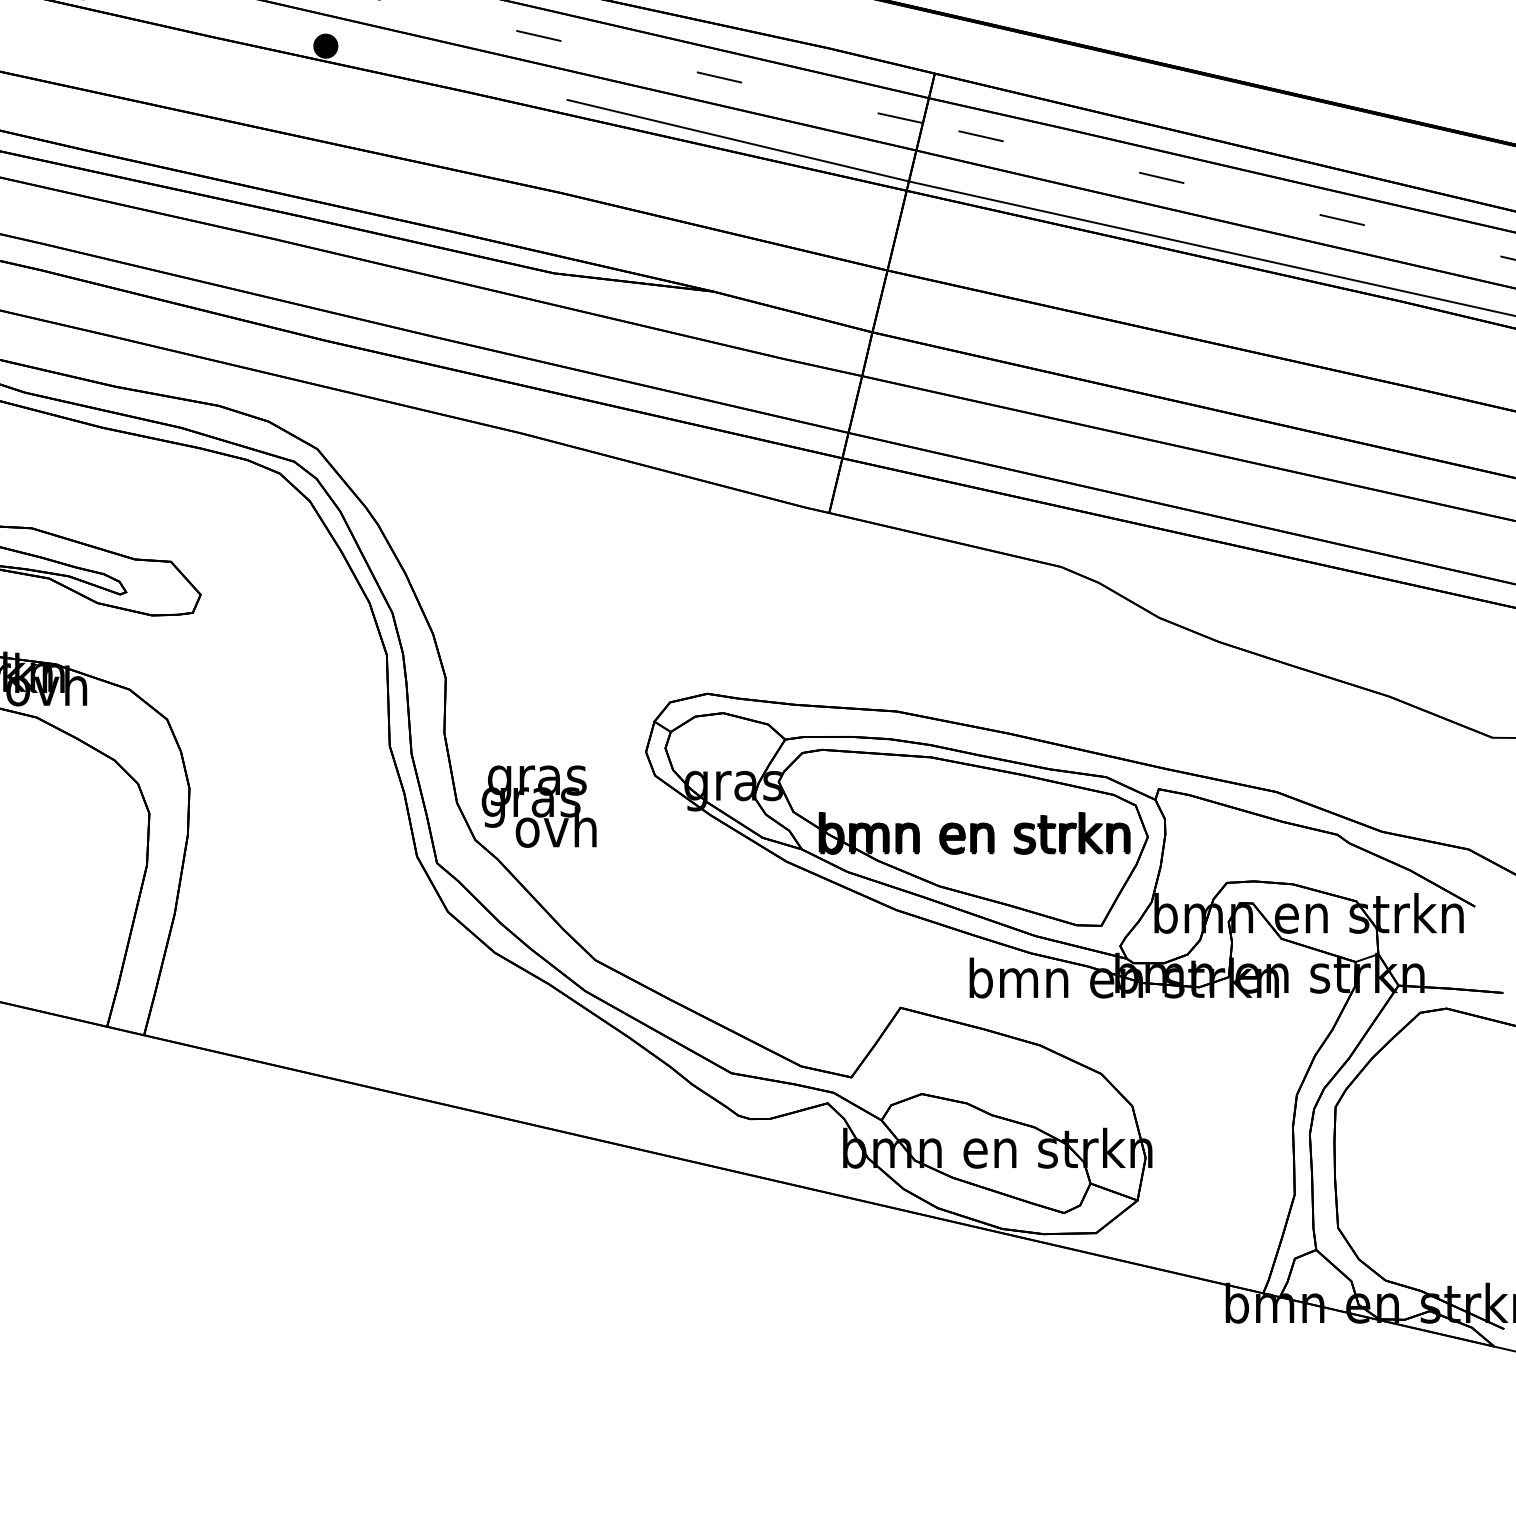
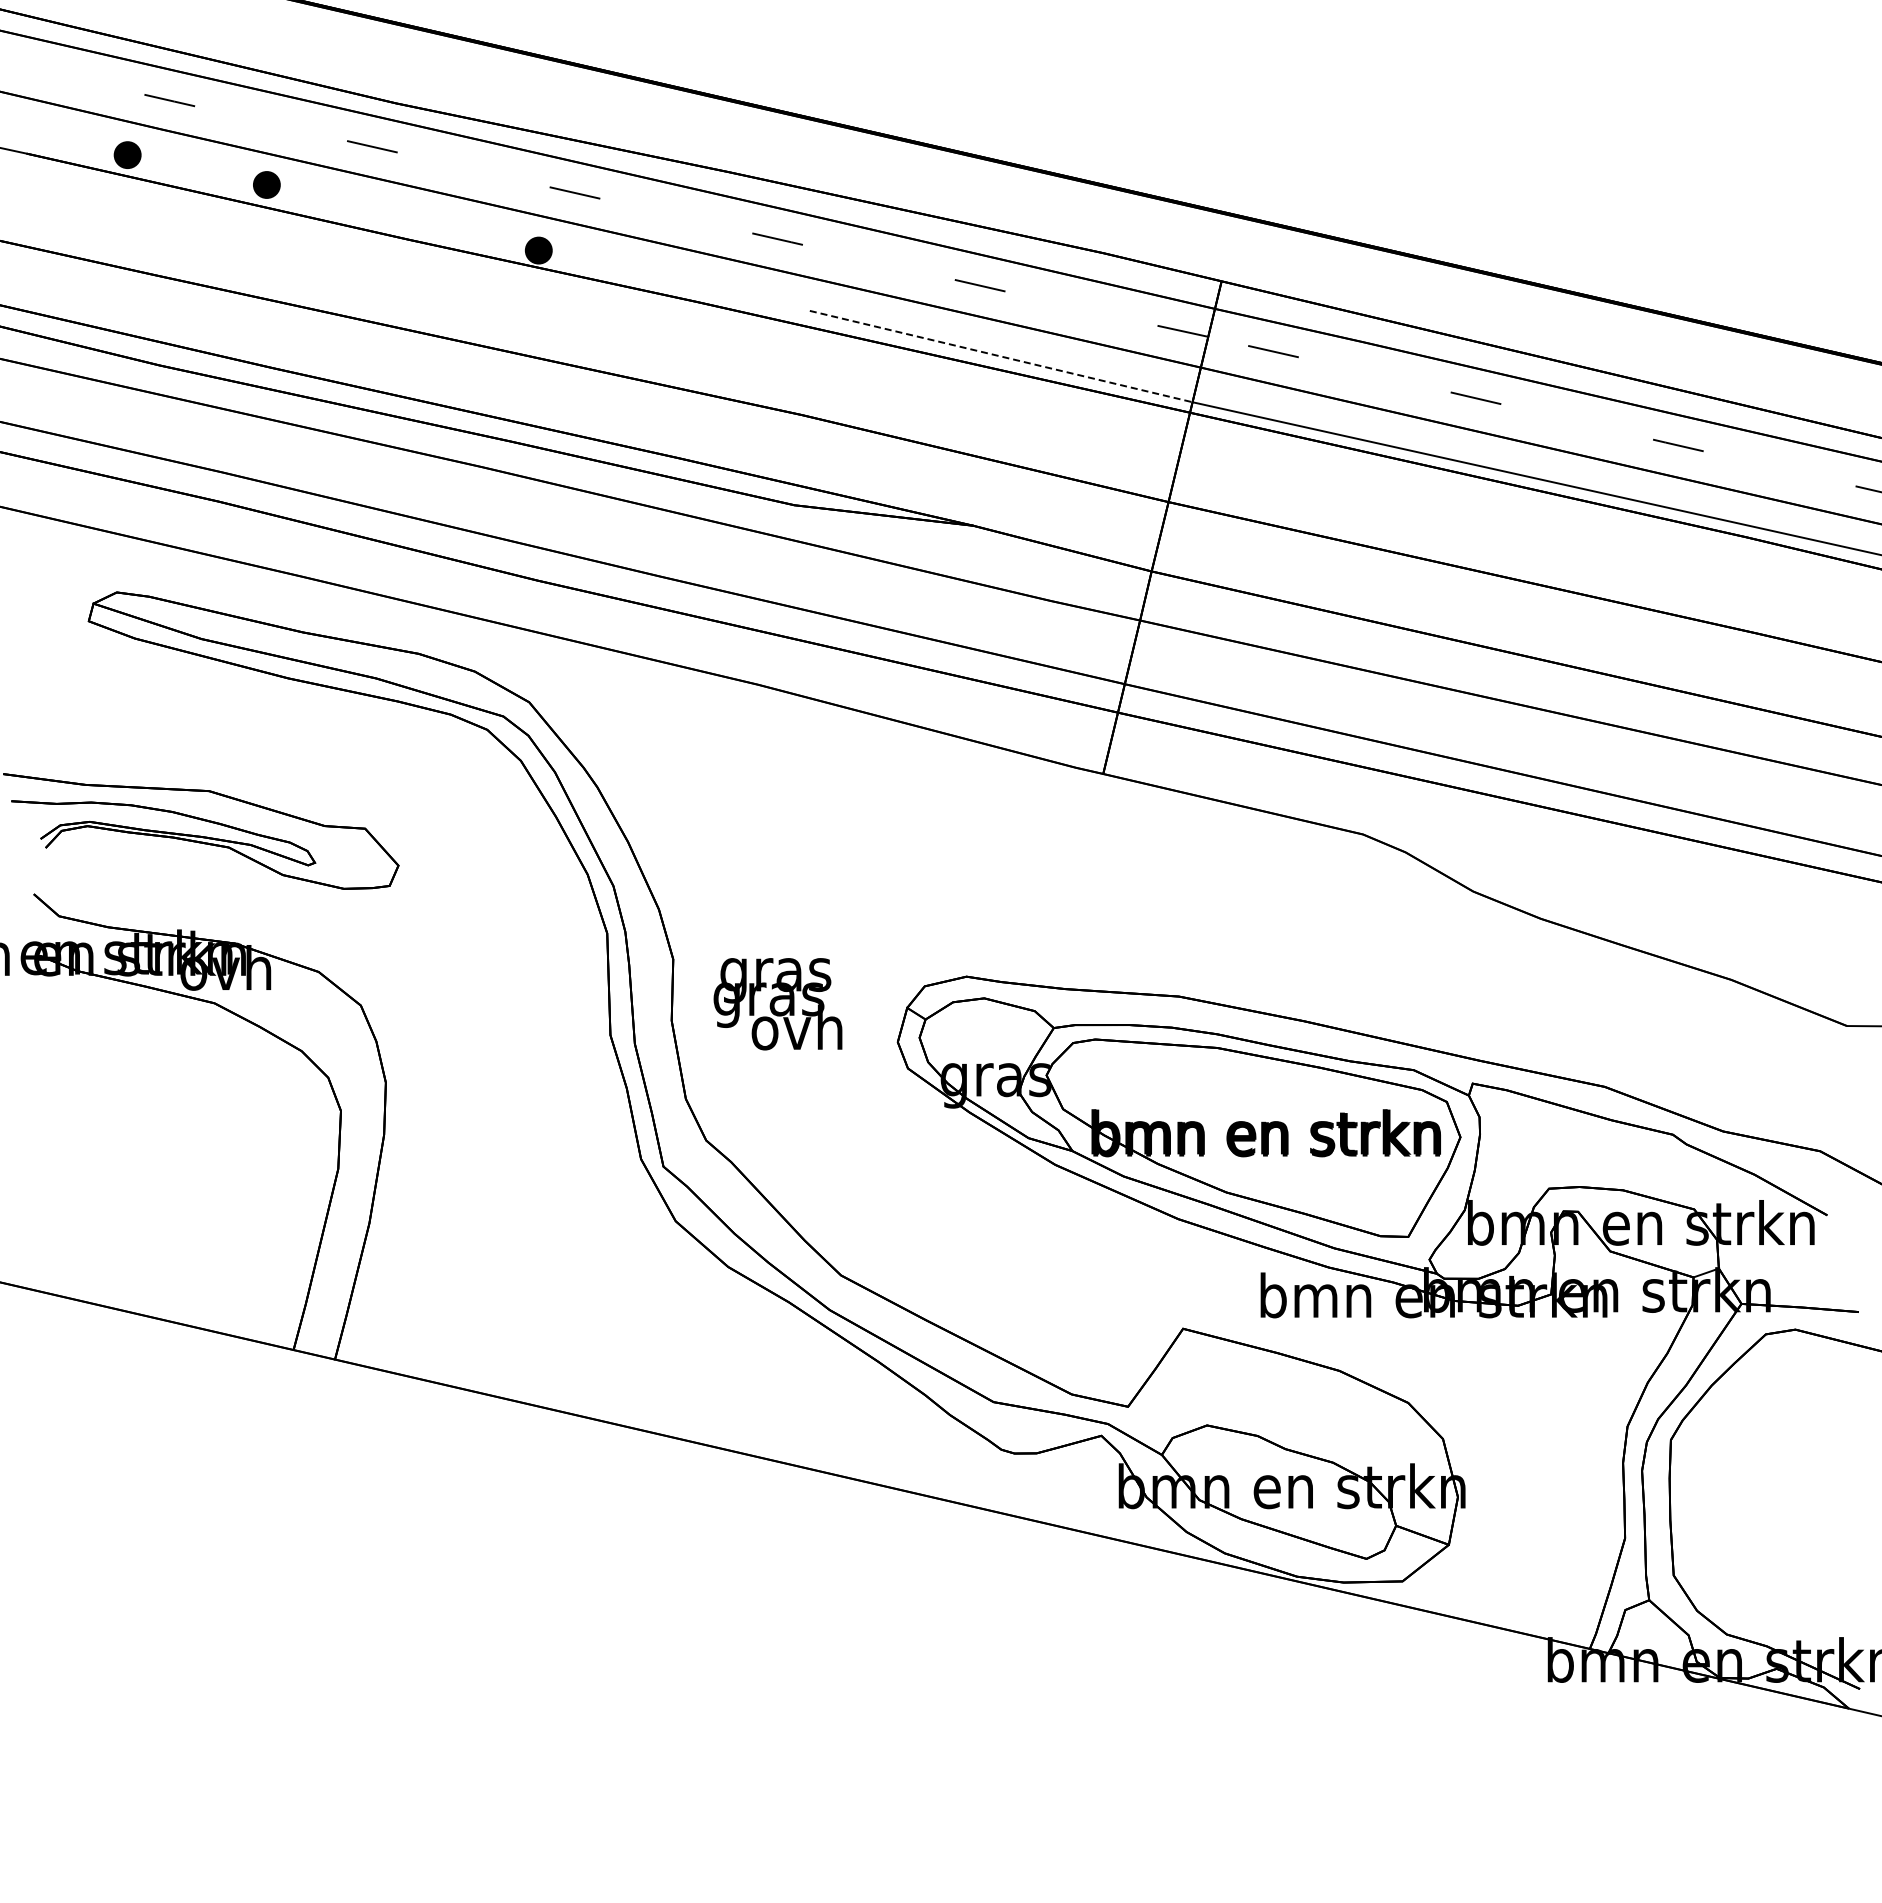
line: (738, 140) -> (1001, 356), solid -> dashed
text: (538, 806) -> (777, 1004), moved

